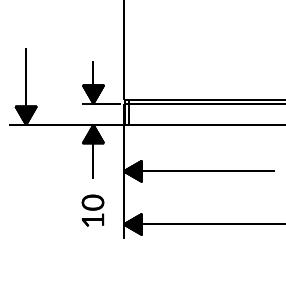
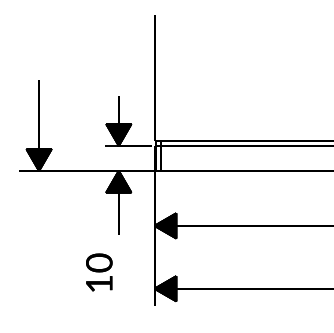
text: (92, 210) -> (98, 272), moved

